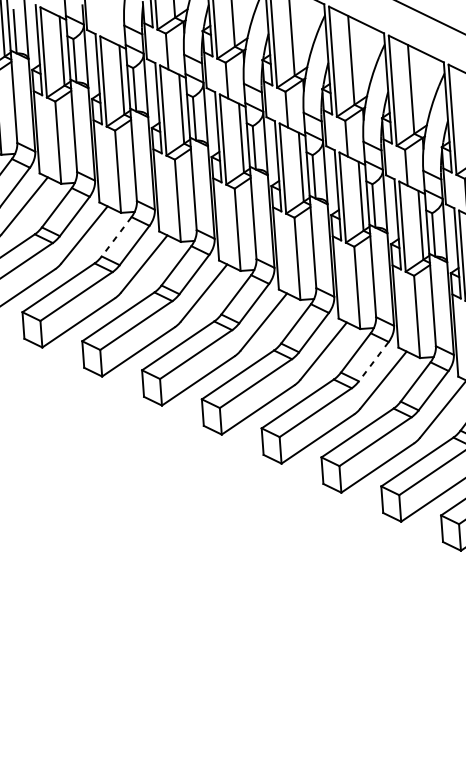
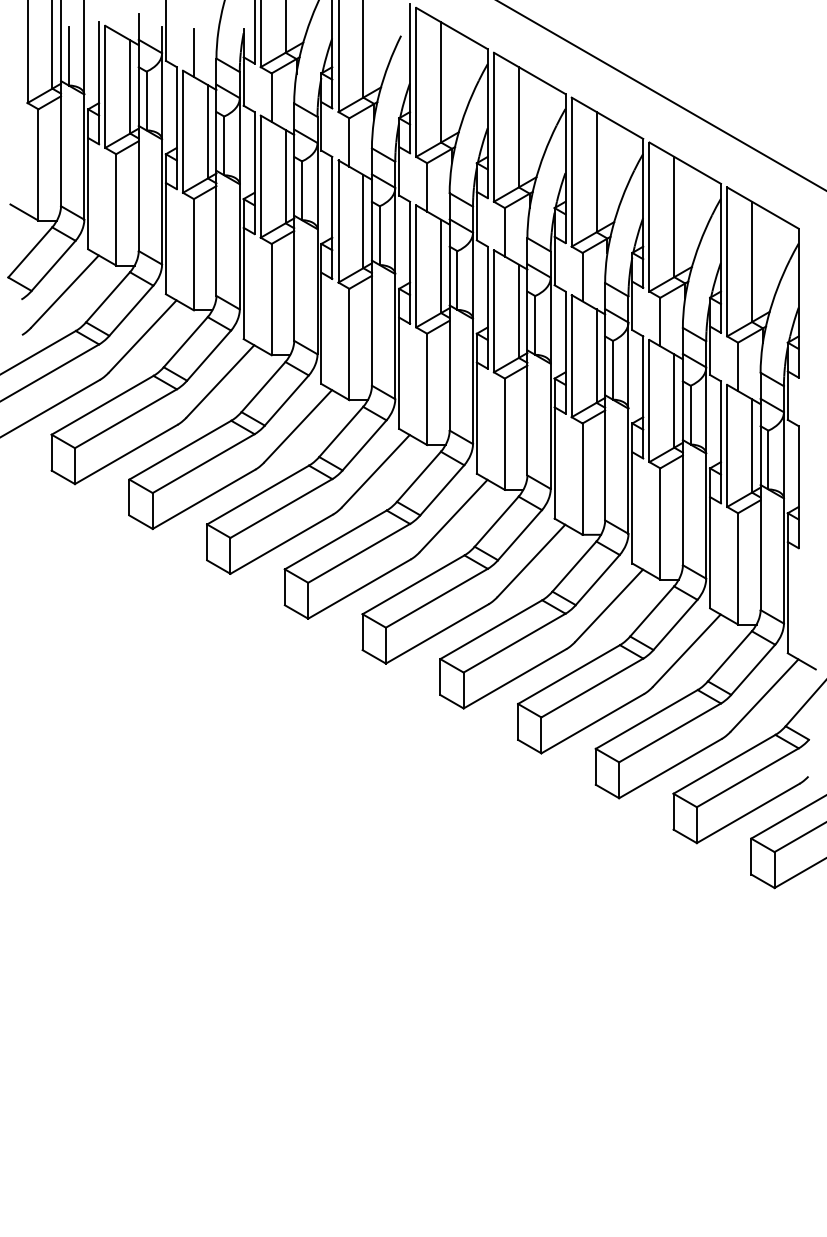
line: (107, 22) -> (193, 52), added
line: (116, 237) -> (185, 342), dashed -> solid
line: (373, 361) -> (519, 535), dashed -> solid

